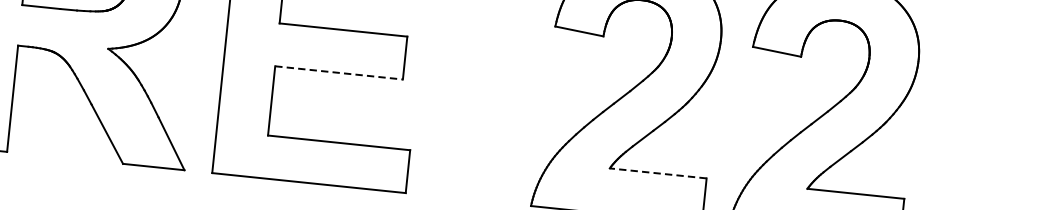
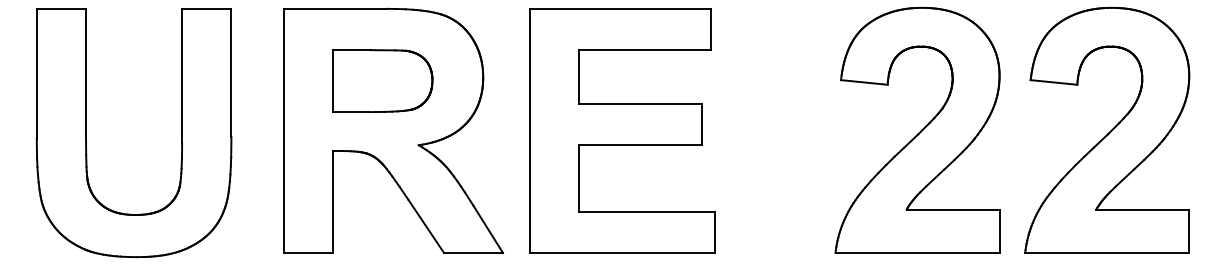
line: (339, 73) -> (640, 145), dashed -> solid
line: (657, 173) -> (952, 209), dashed -> solid

